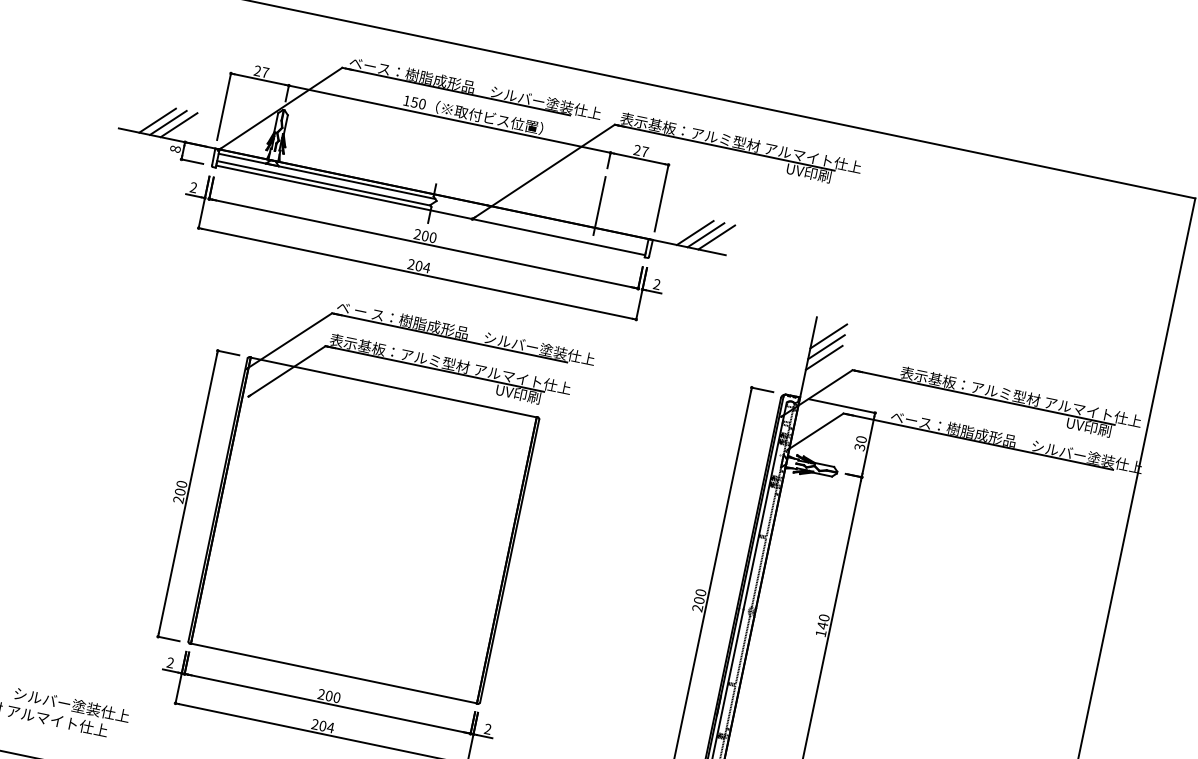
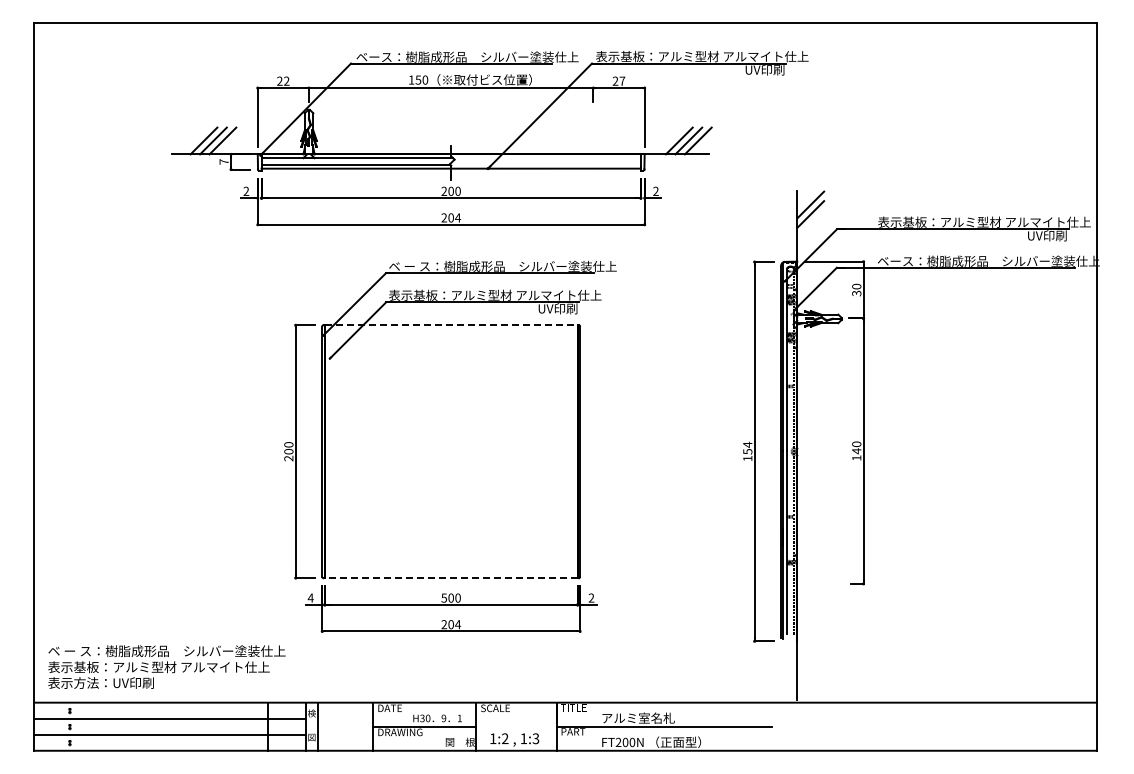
text: (265, 71) -> (286, 80), 27 -> 22
text: (174, 148) -> (223, 161), 8 -> 7
line: (599, 205) -> (593, 134), removed
line: (824, 357) -> (810, 223), removed
line: (394, 387) -> (451, 325), solid -> dashed
text: (699, 600) -> (747, 451), 200 -> 154
text: (170, 662) -> (310, 597), 2 -> 4
line: (333, 673) -> (450, 578), solid -> dashed
text: (321, 693) -> (444, 597), 200 -> 500

